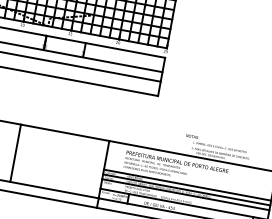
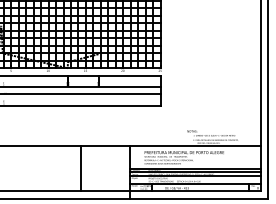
line: (15, 152) -> (80, 168), moved

